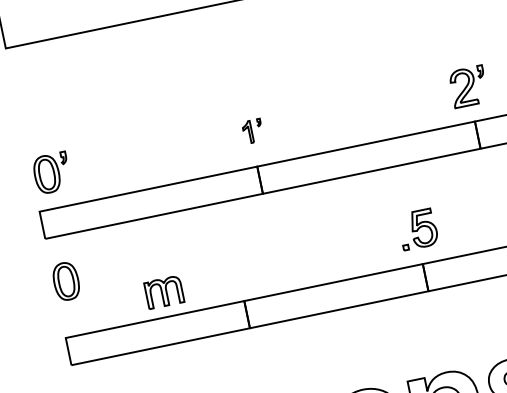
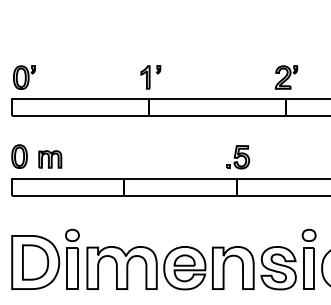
part: (252, 131) -> (150, 77), size x1.67
part: (66, 281) -> (19, 156), moved
part: (164, 292) -> (50, 159), moved

